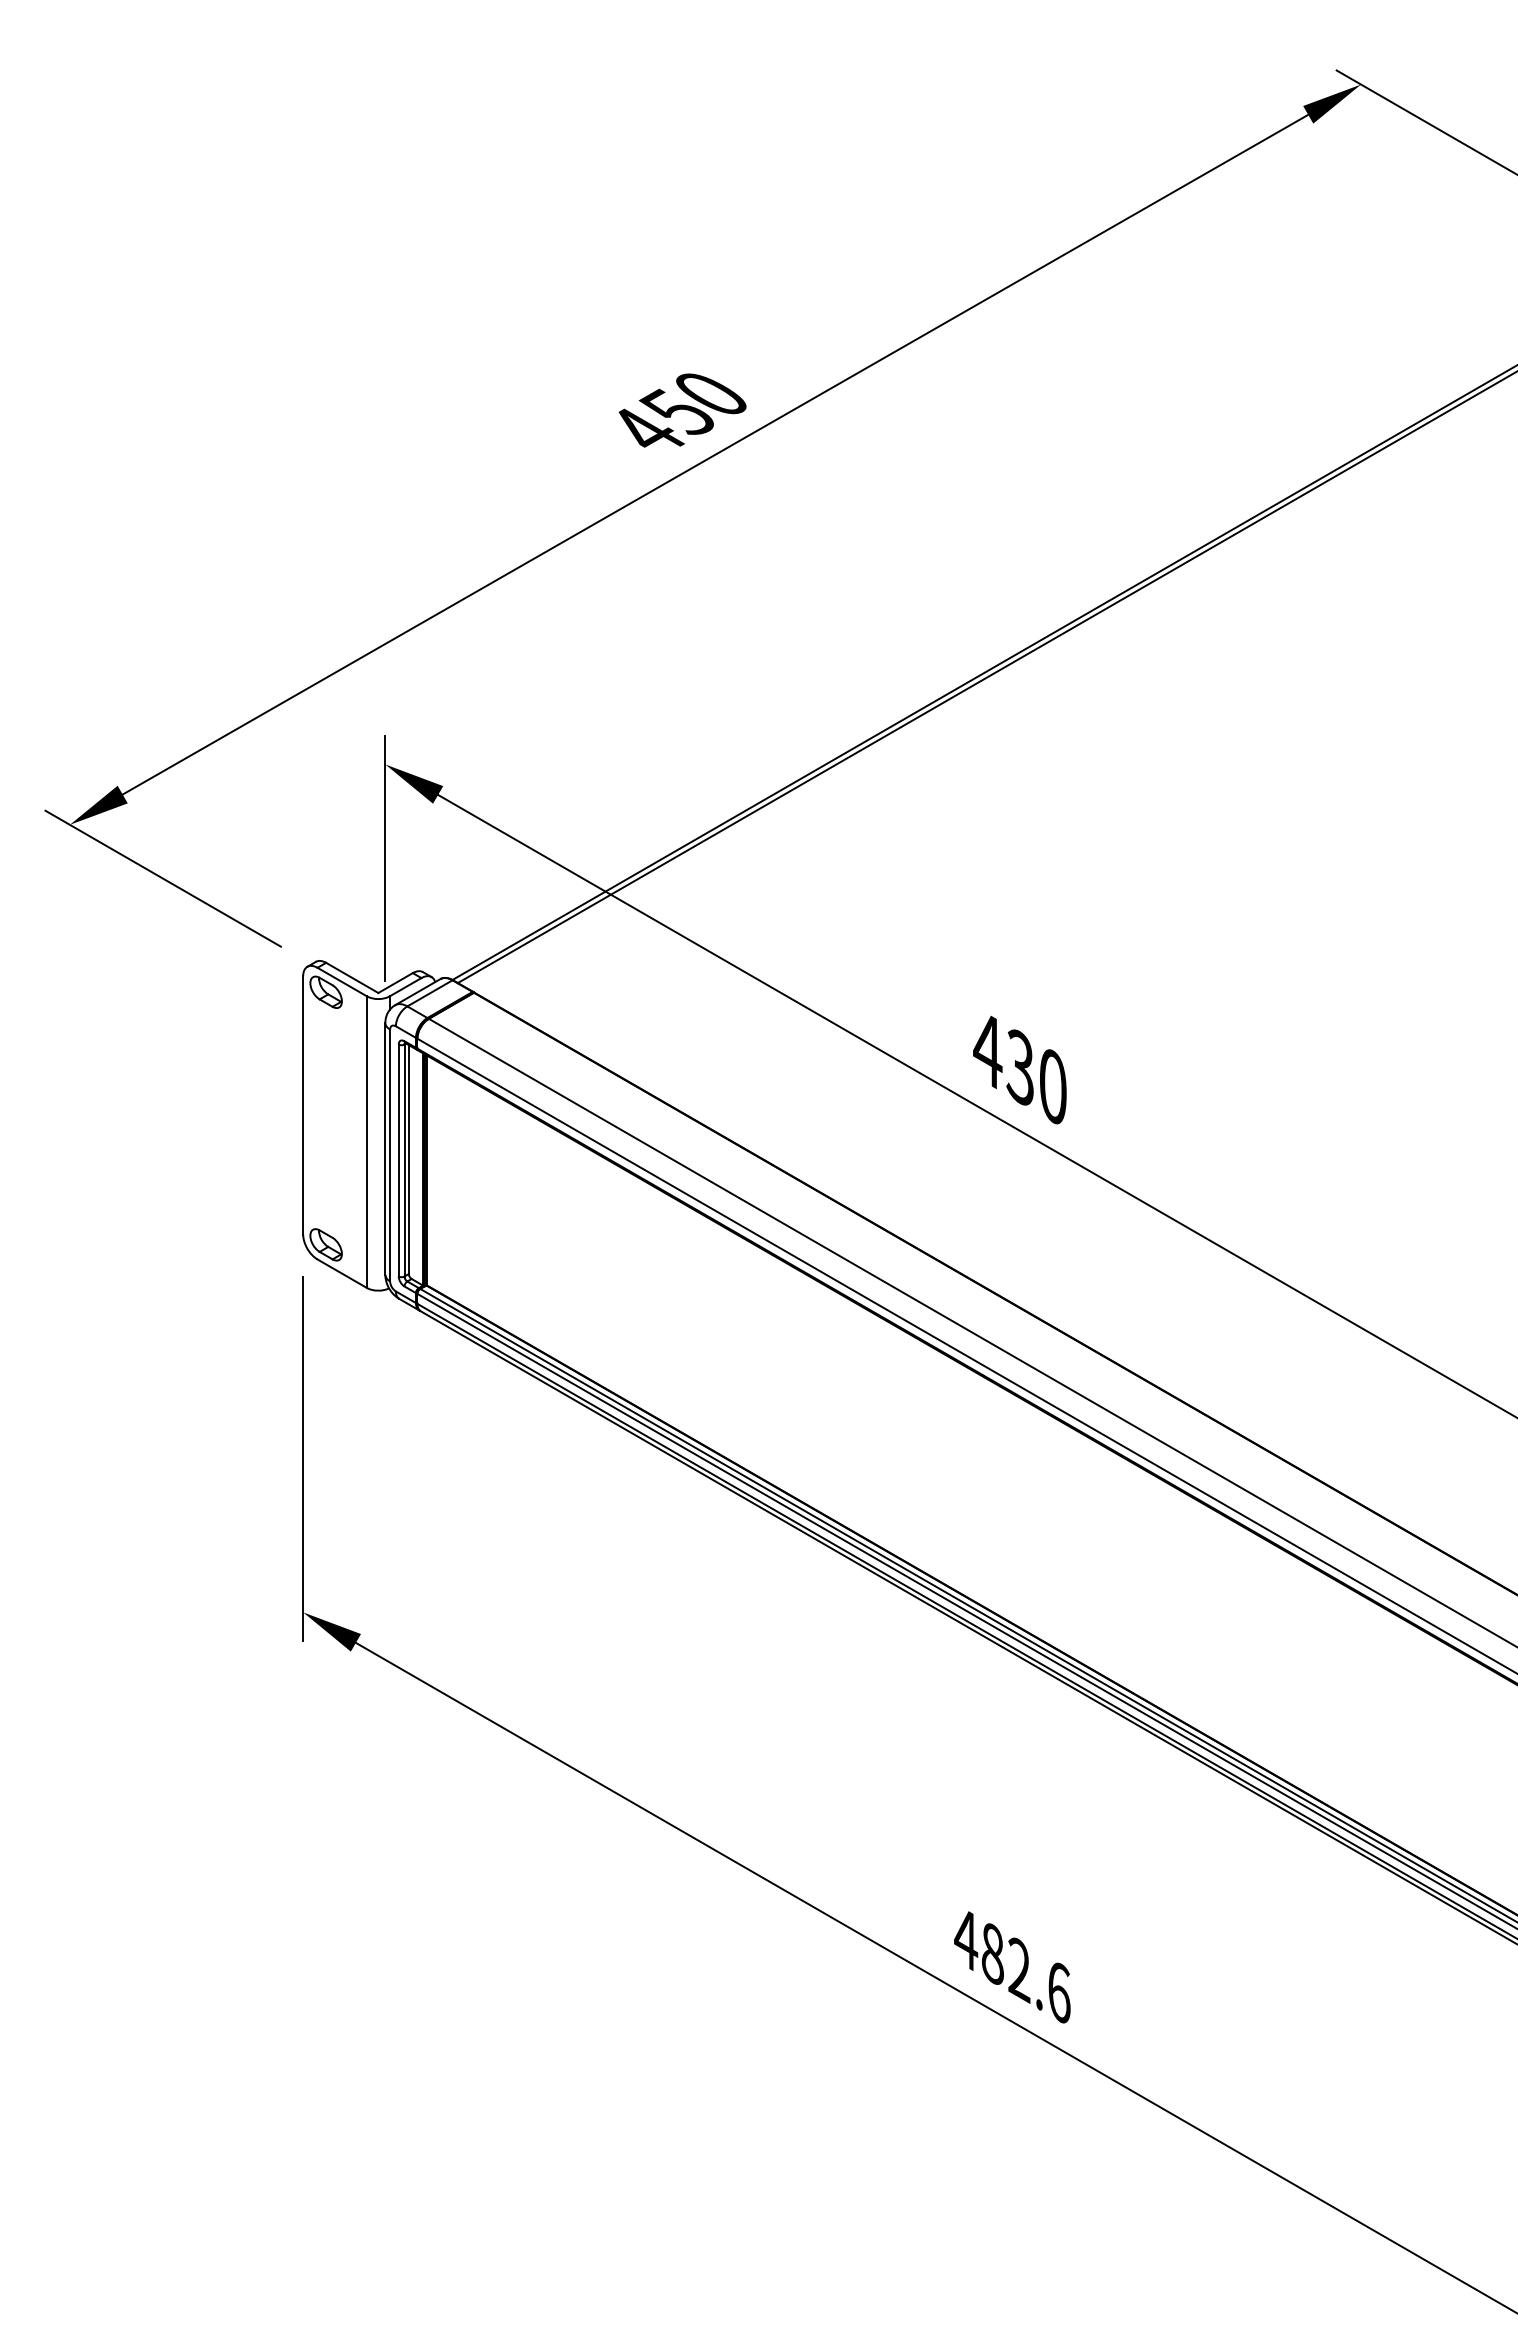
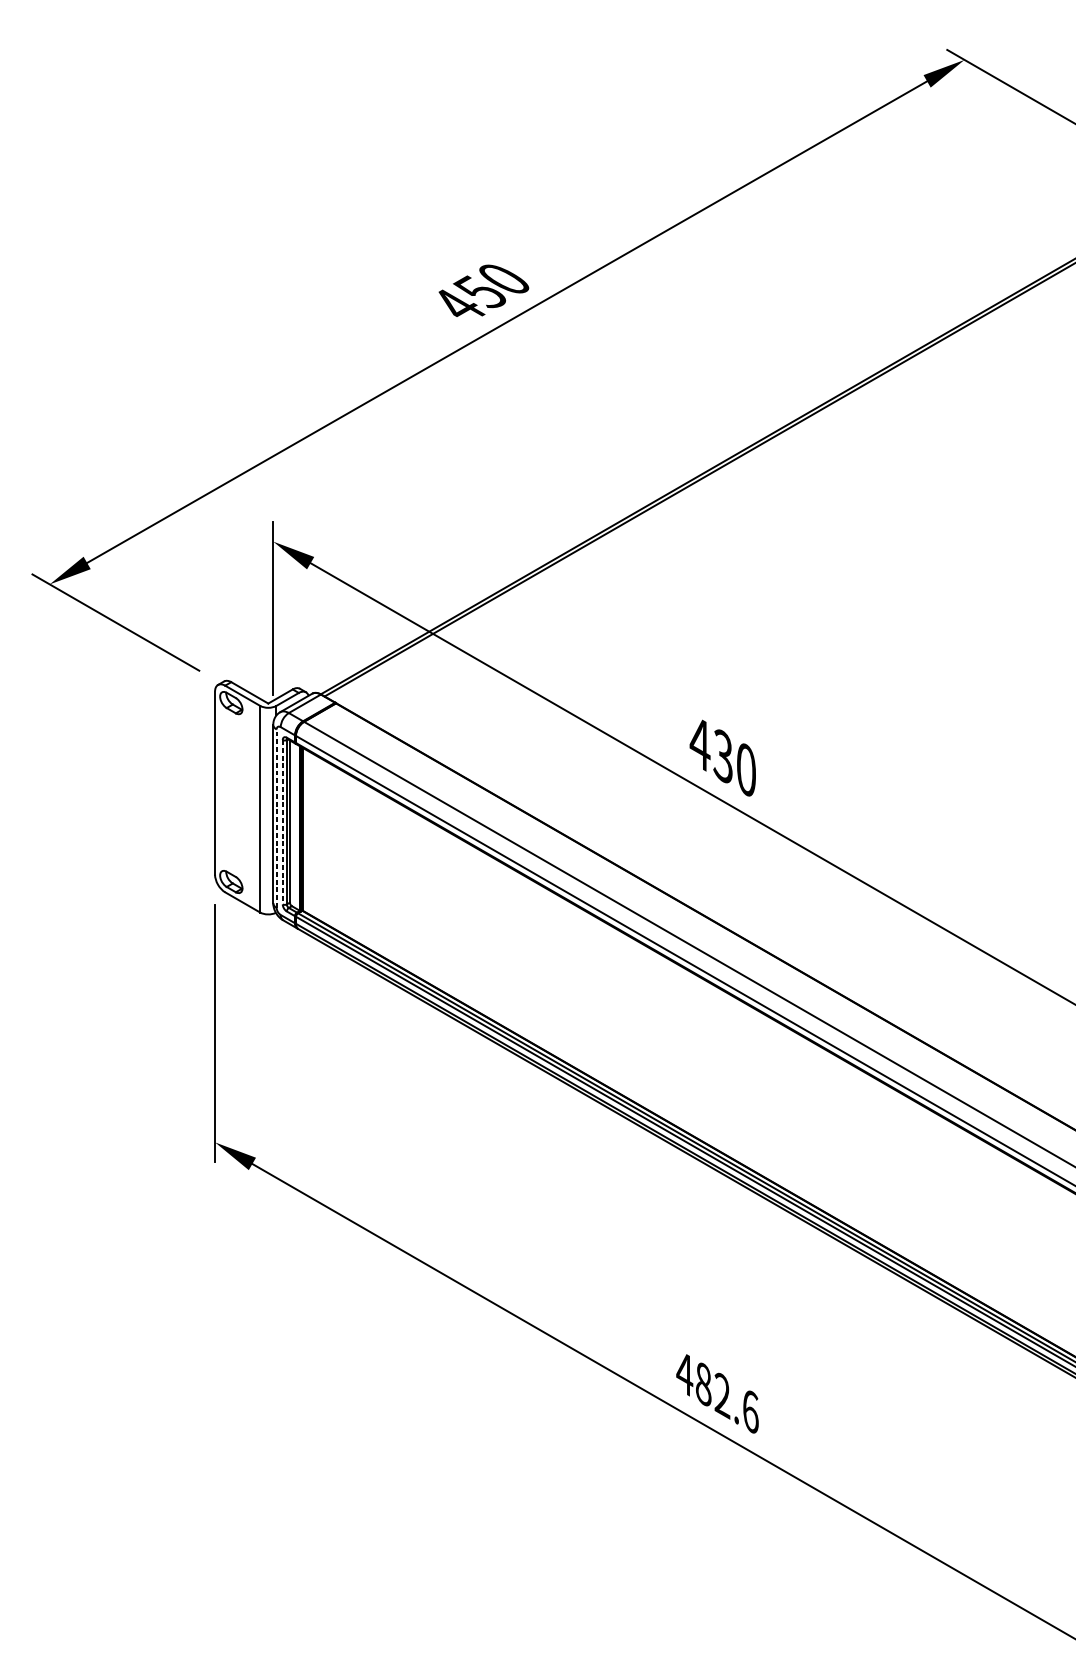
line: (390, 1155) -> (276, 818), solid -> dashed
line: (398, 1160) -> (282, 822), solid -> dashed

